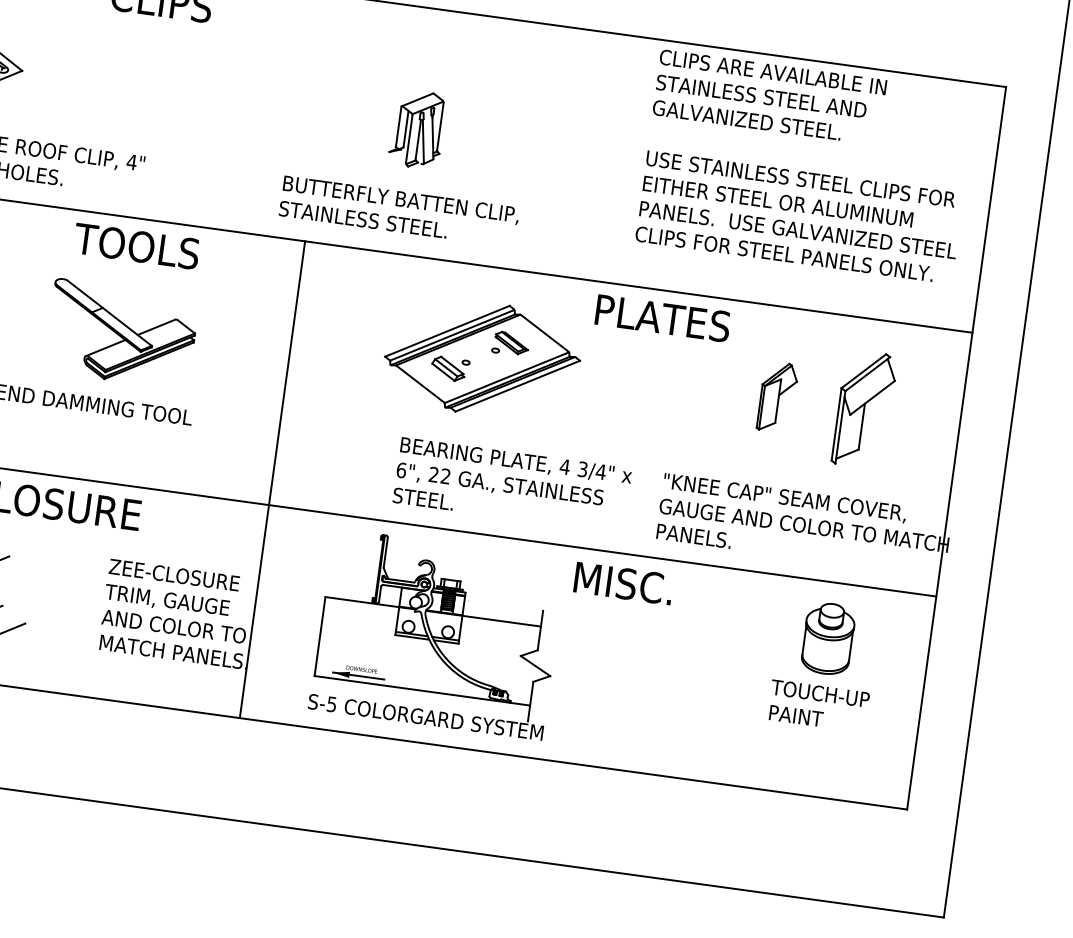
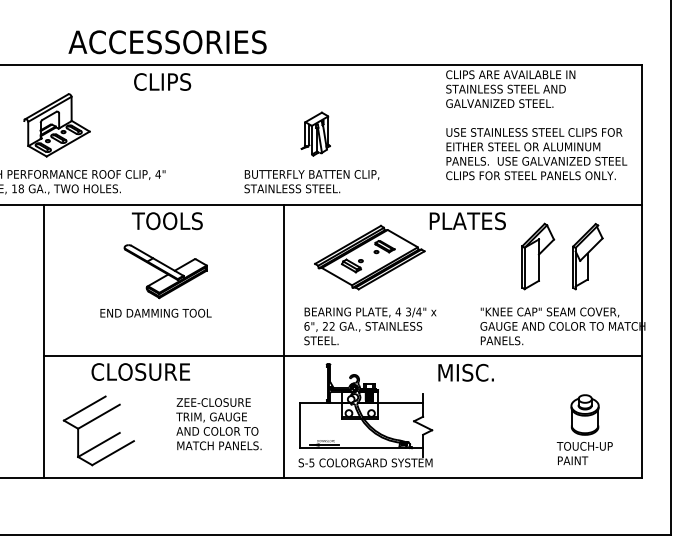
part: (778, 397) -> (538, 256), size x1.67
line: (272, 479) -> (284, 341), moved
text: (512, 485) -> (370, 326), moved
part: (823, 664) -> (584, 429), moved

